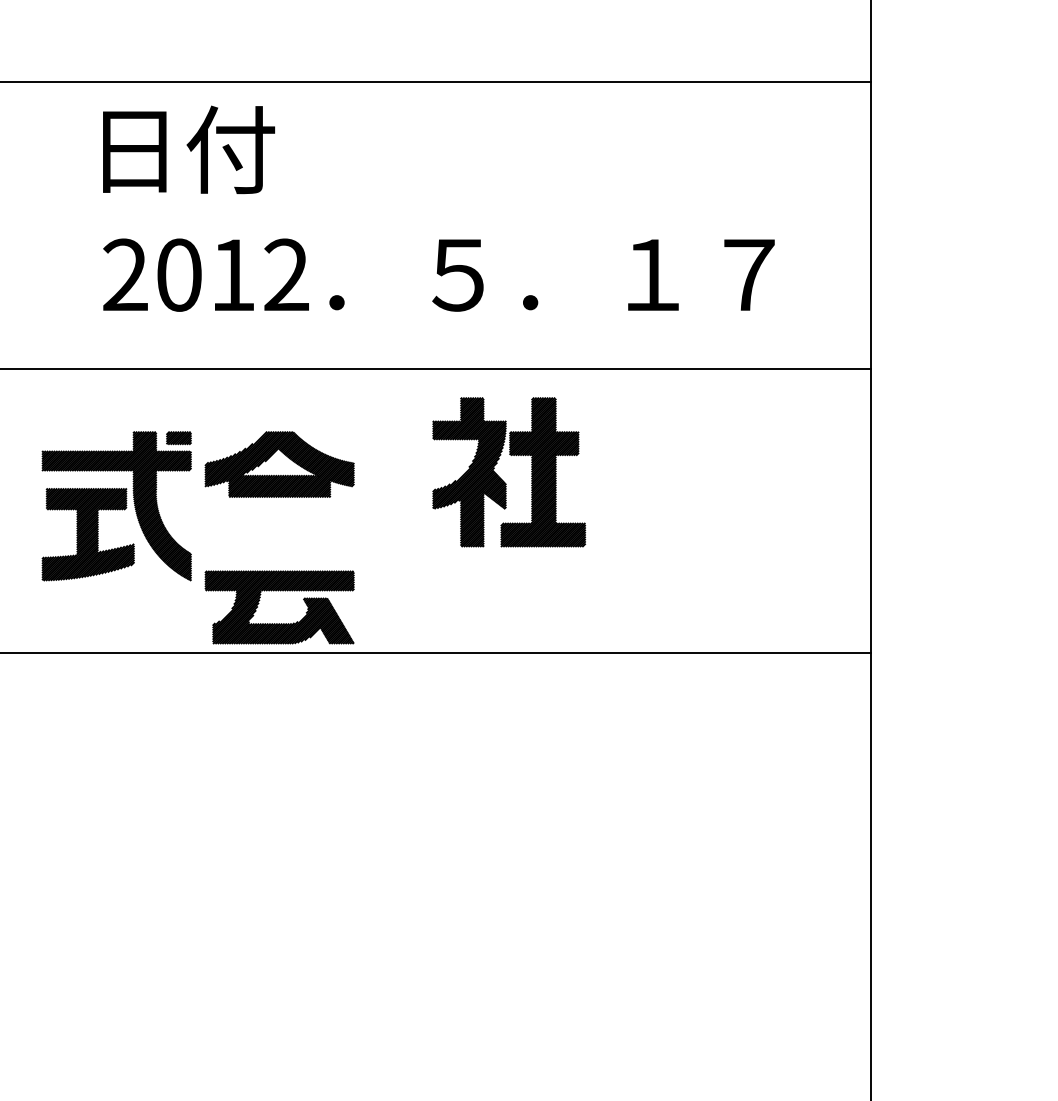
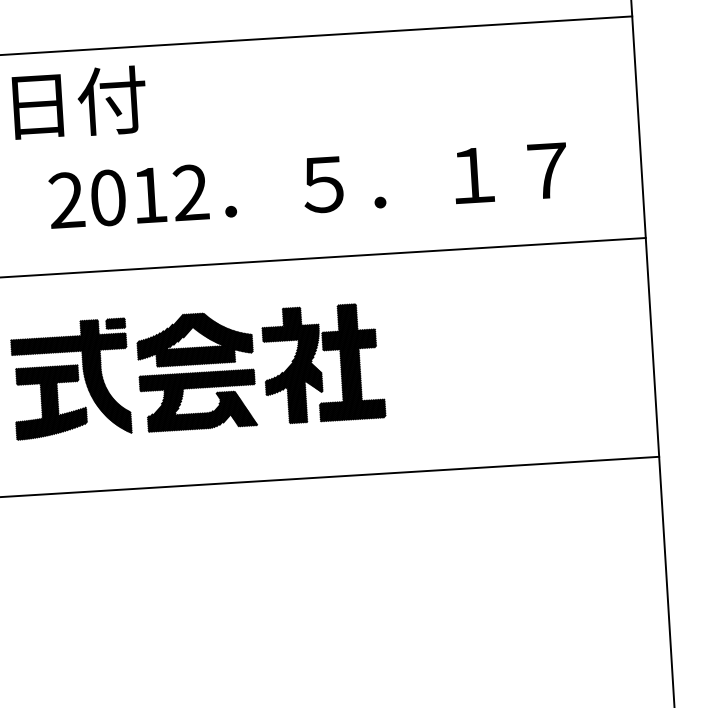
text: (188, 149) -> (79, 102), moved
part: (502, 479) -> (318, 369), moved
part: (279, 623) -> (199, 413), moved

